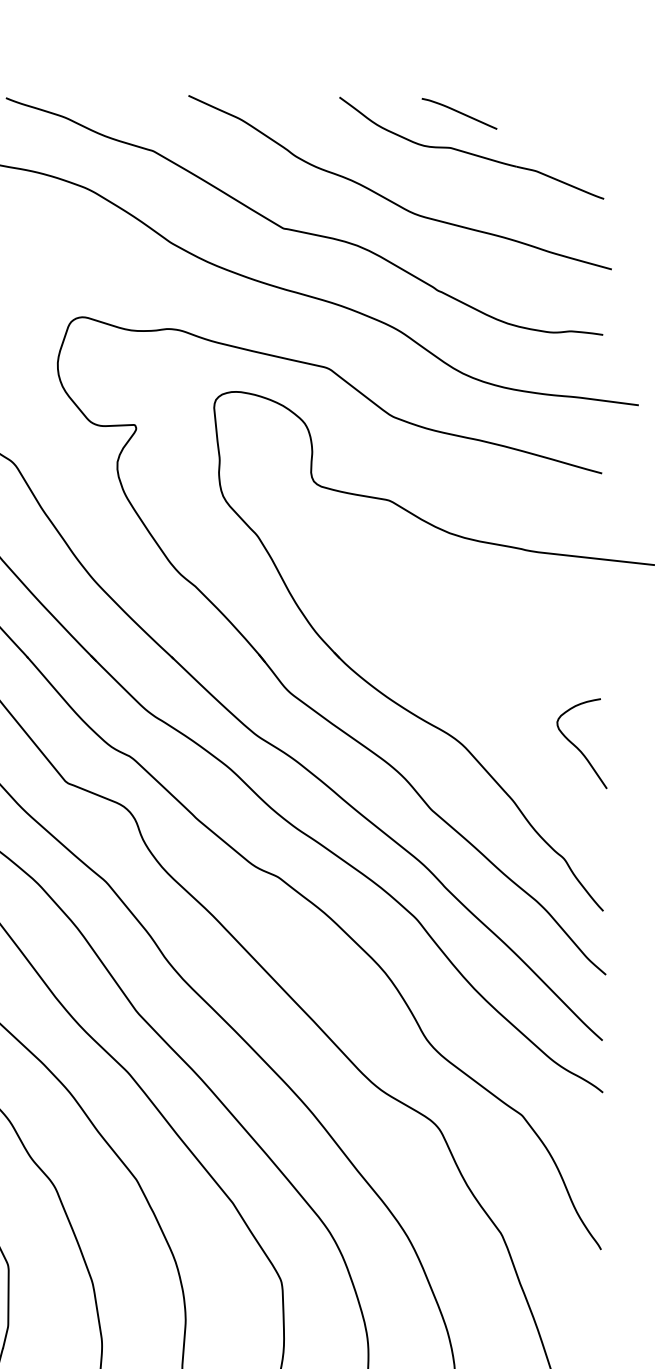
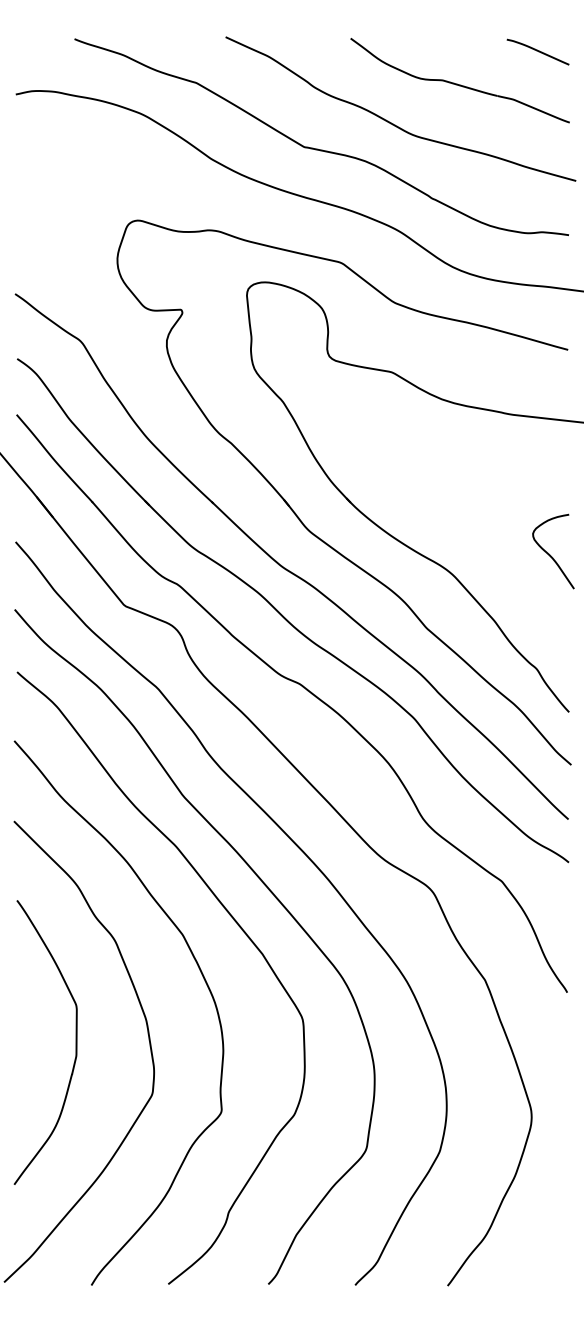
curve: (458, 113) -> (537, 51), moved
curve: (578, 747) -> (550, 554), moved

